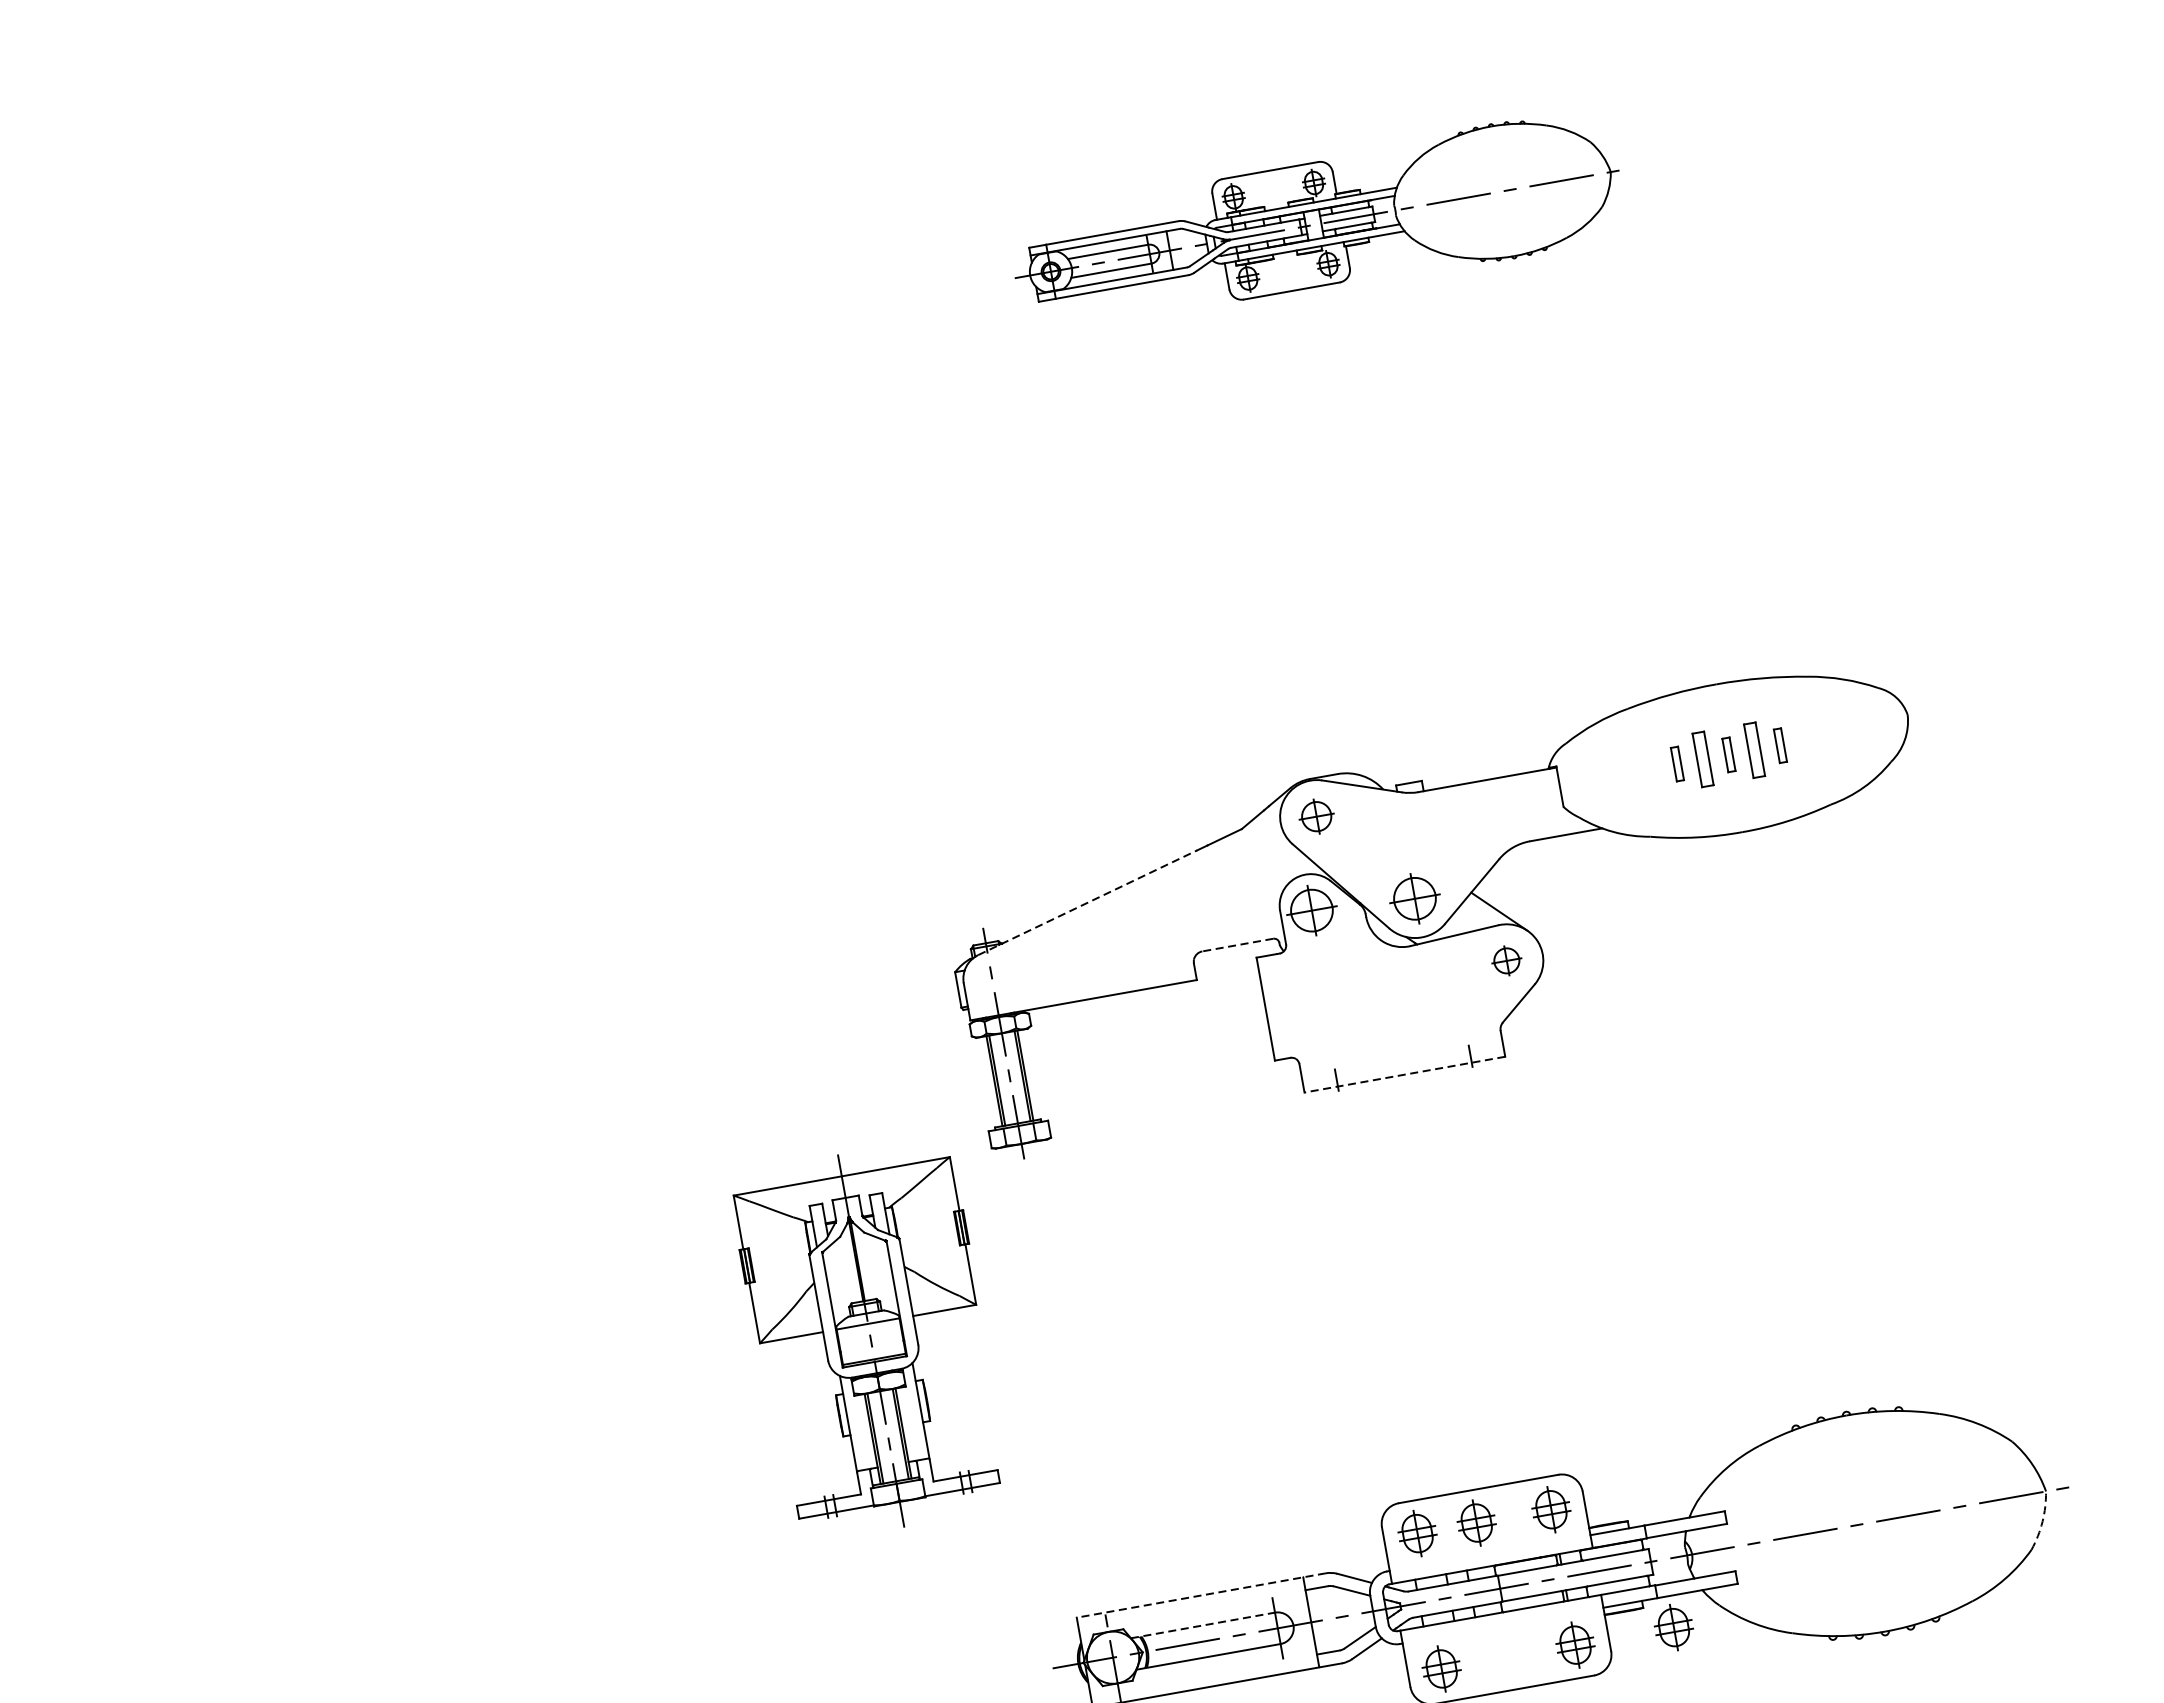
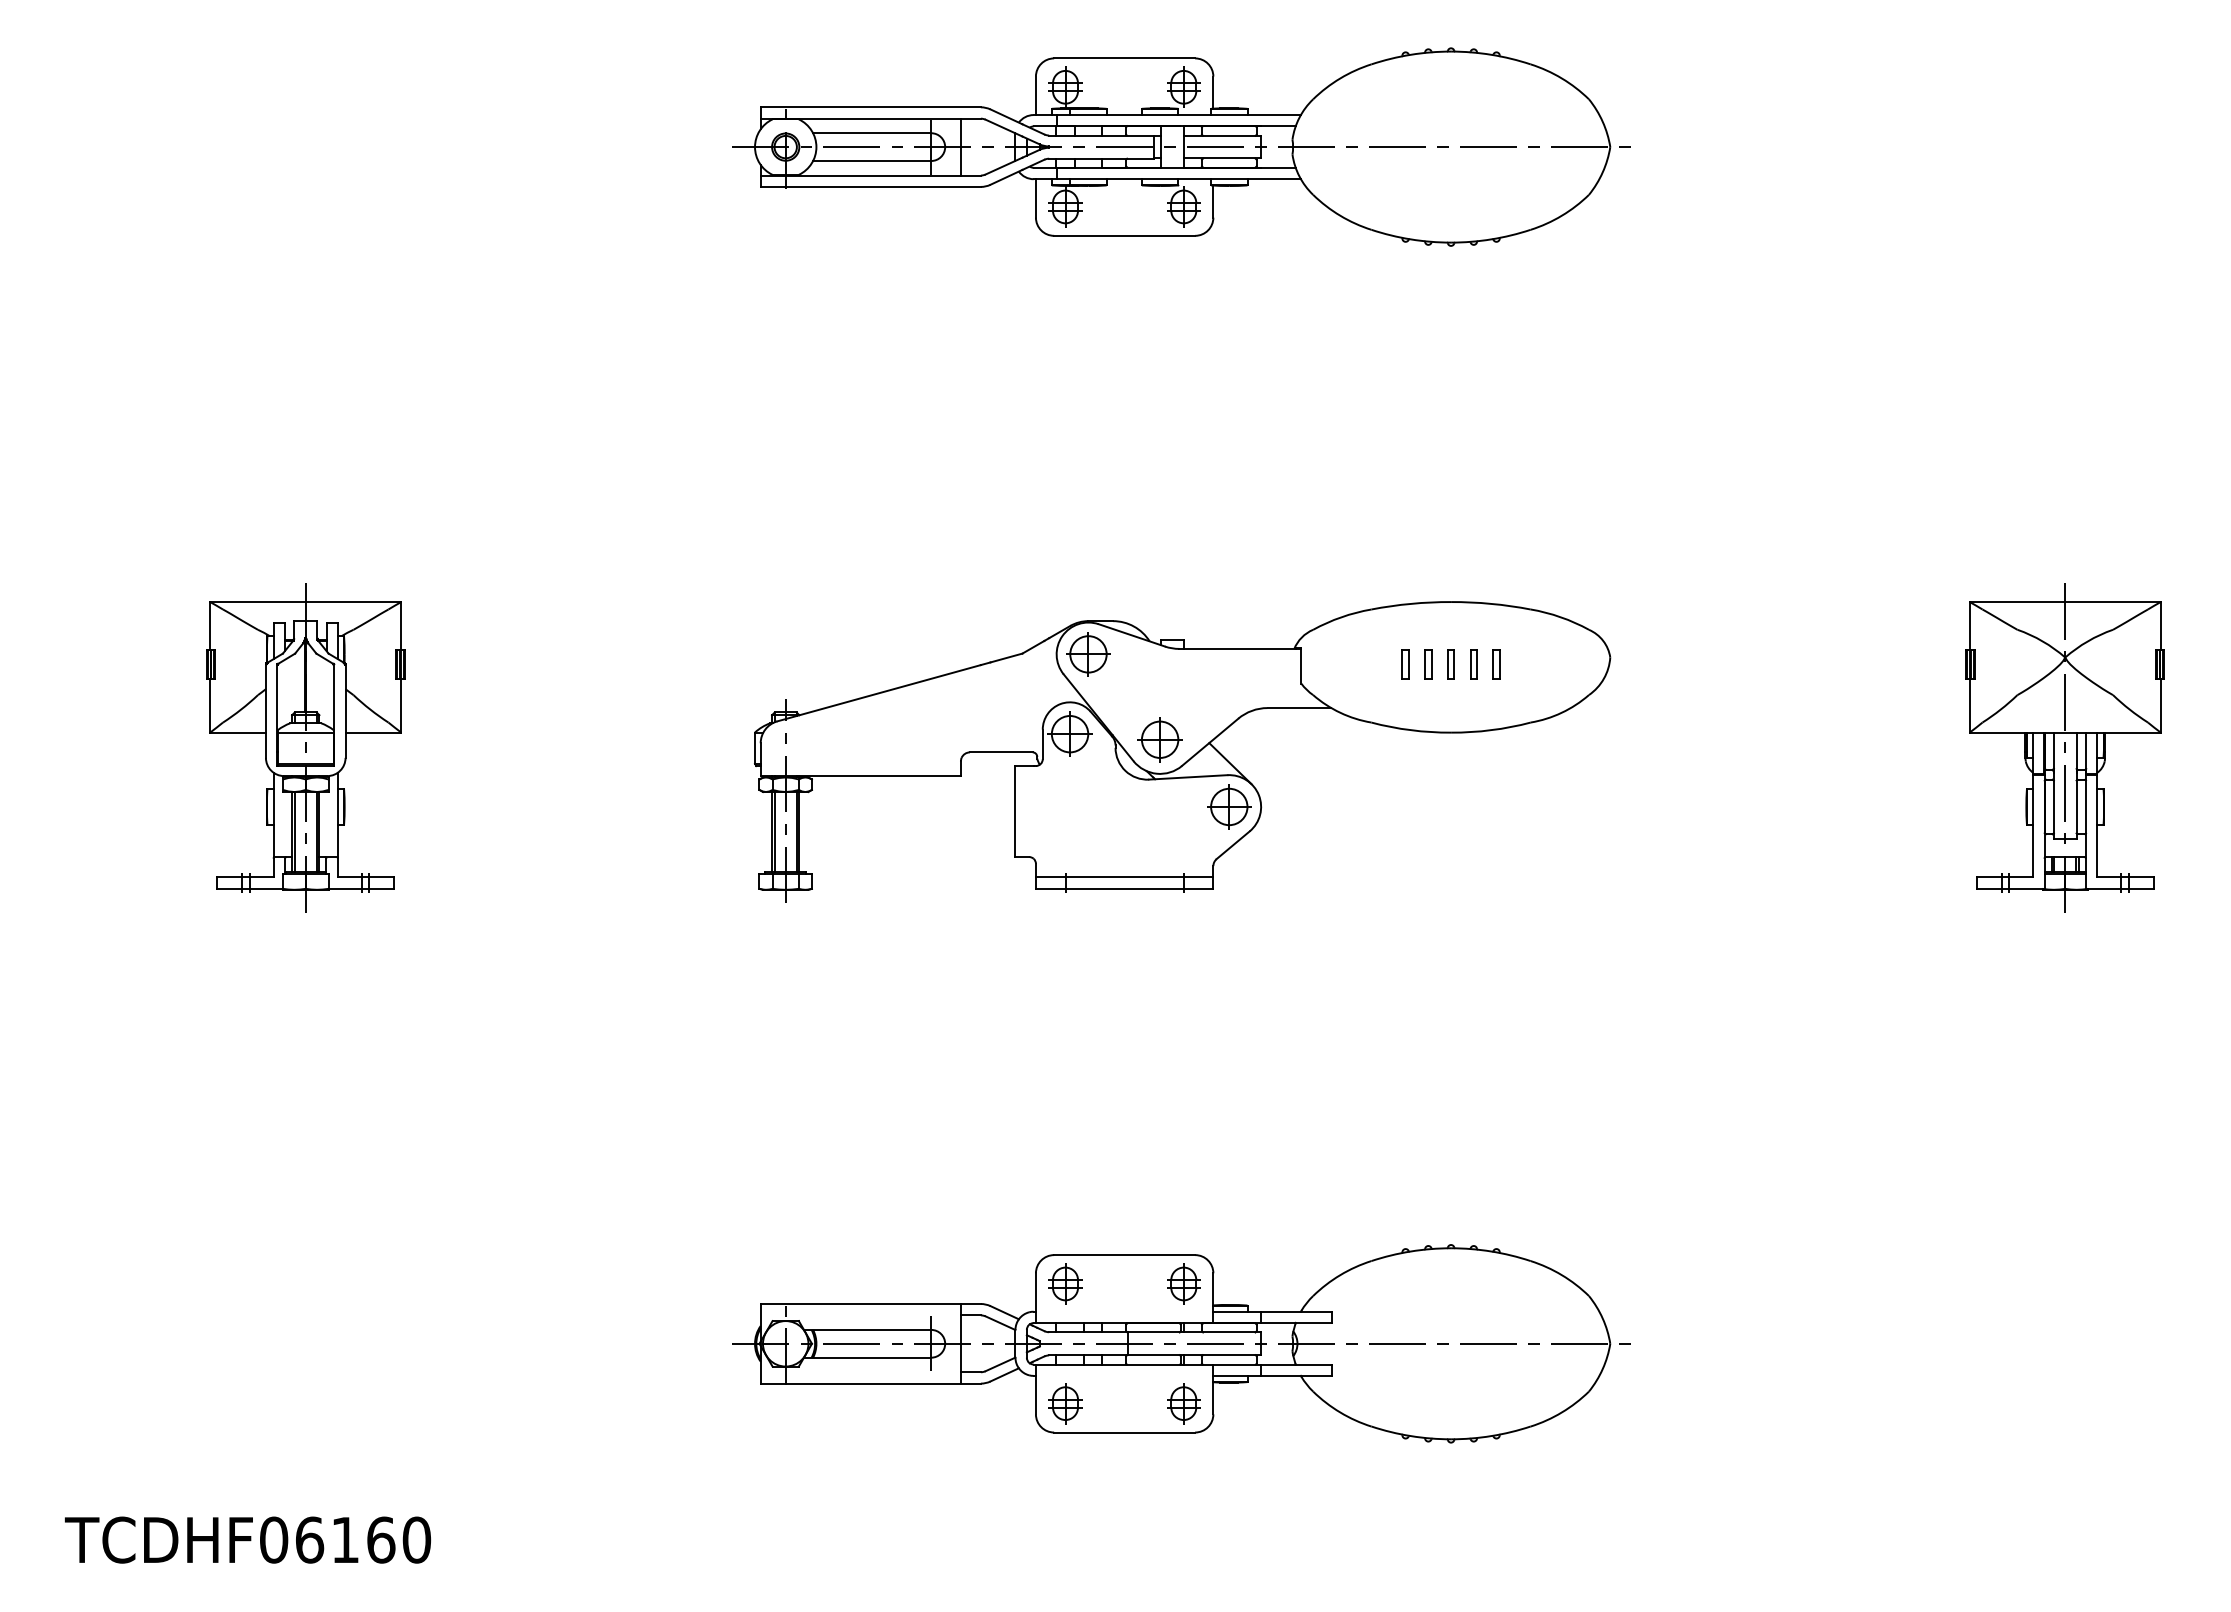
part: (1319, 223) -> (1181, 146), size x1.67
part: (1754, 750) -> (1473, 664), size x0.62
part: (1703, 759) -> (1428, 664), size x0.62
part: (1316, 816) -> (1088, 654), size x1.43
line: (1088, 903) -> (879, 693), dashed -> solid
line: (1236, 945) -> (1000, 752), dashed -> solid
part: (1506, 960) -> (1229, 806), size x1.67
line: (1402, 1061) -> (1124, 877), added
line: (1404, 1074) -> (1124, 888), dashed -> solid
part: (870, 1340) -> (305, 747), moved
part: (1476, 1522) -> (1117, 1283), removed
arc: (2042, 1522) -> (1602, 1369), dashed -> solid
line: (1201, 1596) -> (870, 1304), dashed -> solid
line: (1202, 1624) -> (867, 1329), dashed -> solid
part: (1673, 1627) -> (1270, 1403), removed

